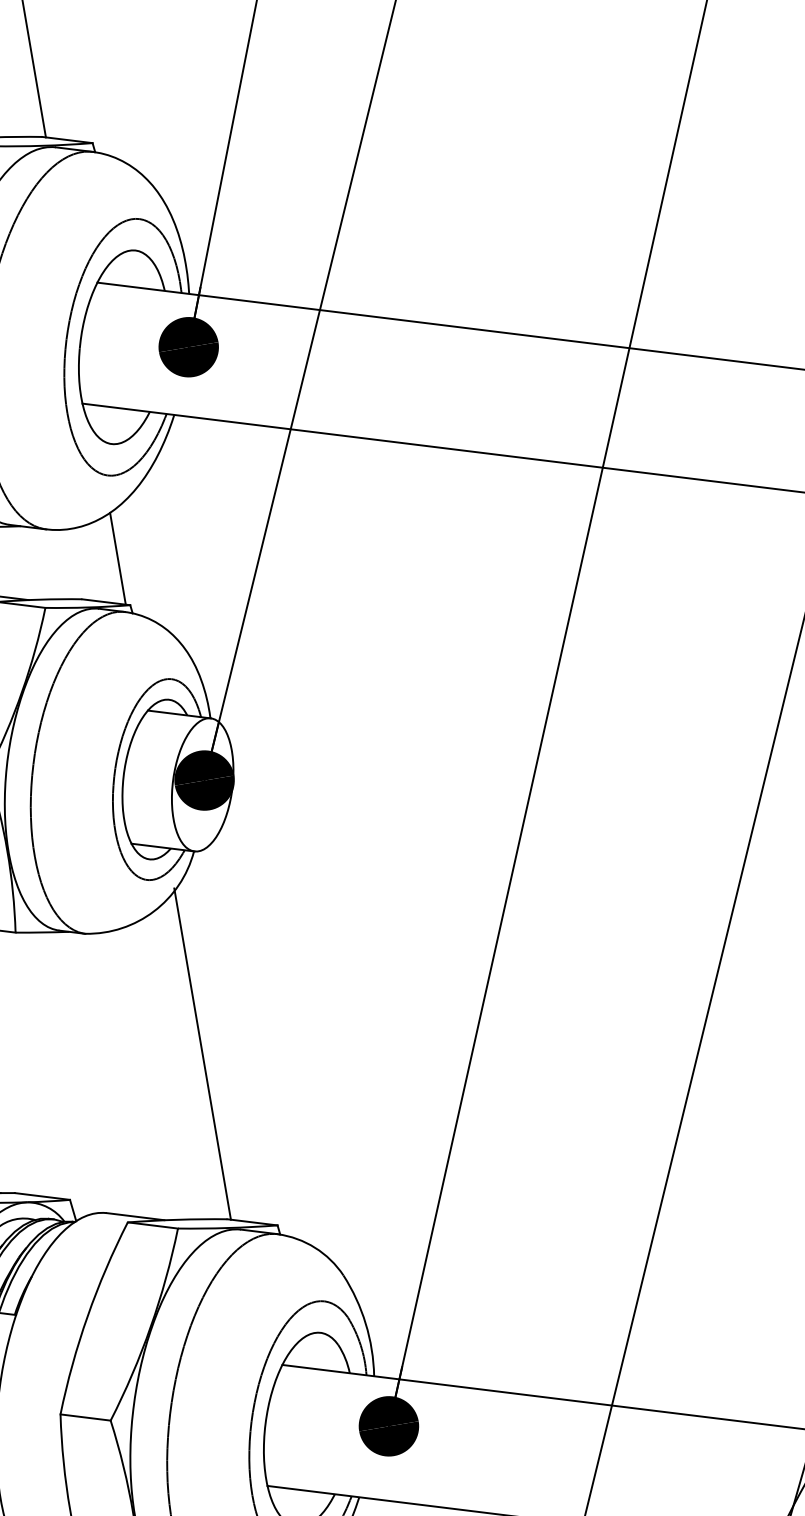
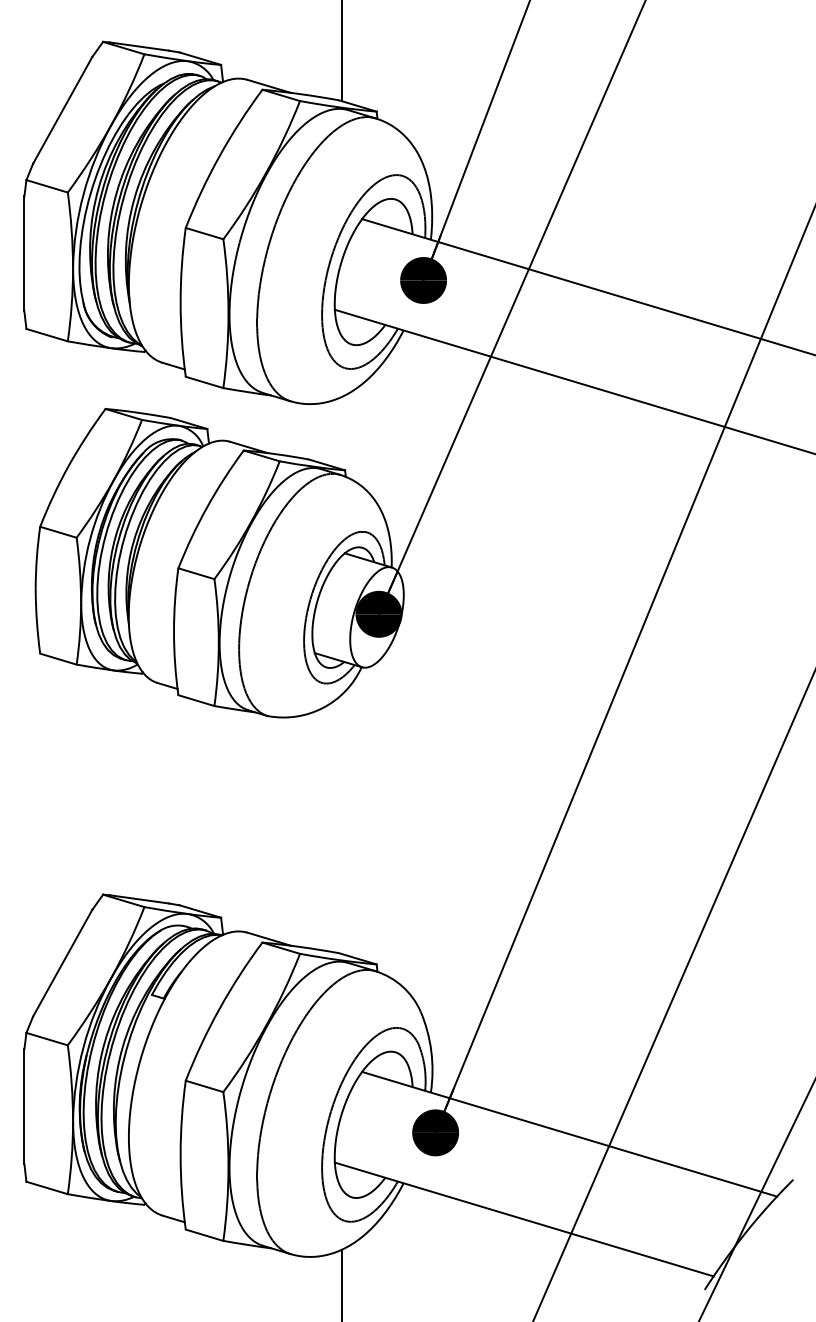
line: (117, 559) -> (341, 433), removed
line: (202, 1054) -> (341, 823), removed

